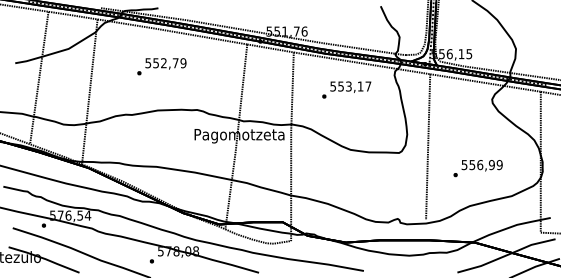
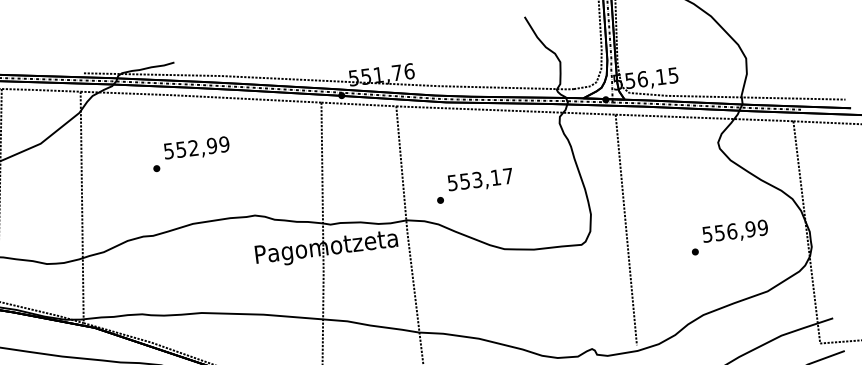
text: (175, 63) -> (211, 146), 552,79 -> 552,99
text: (346, 89) -> (474, 185), moved
text: (477, 168) -> (728, 237), moved

